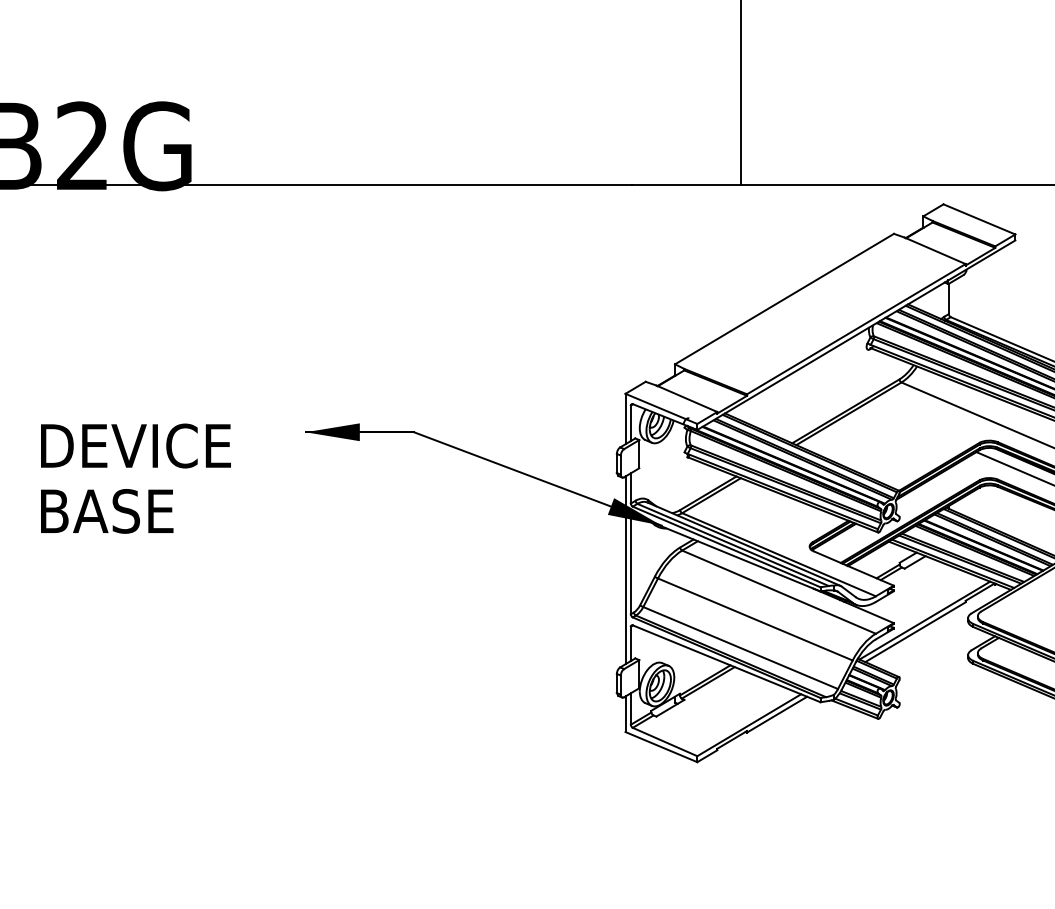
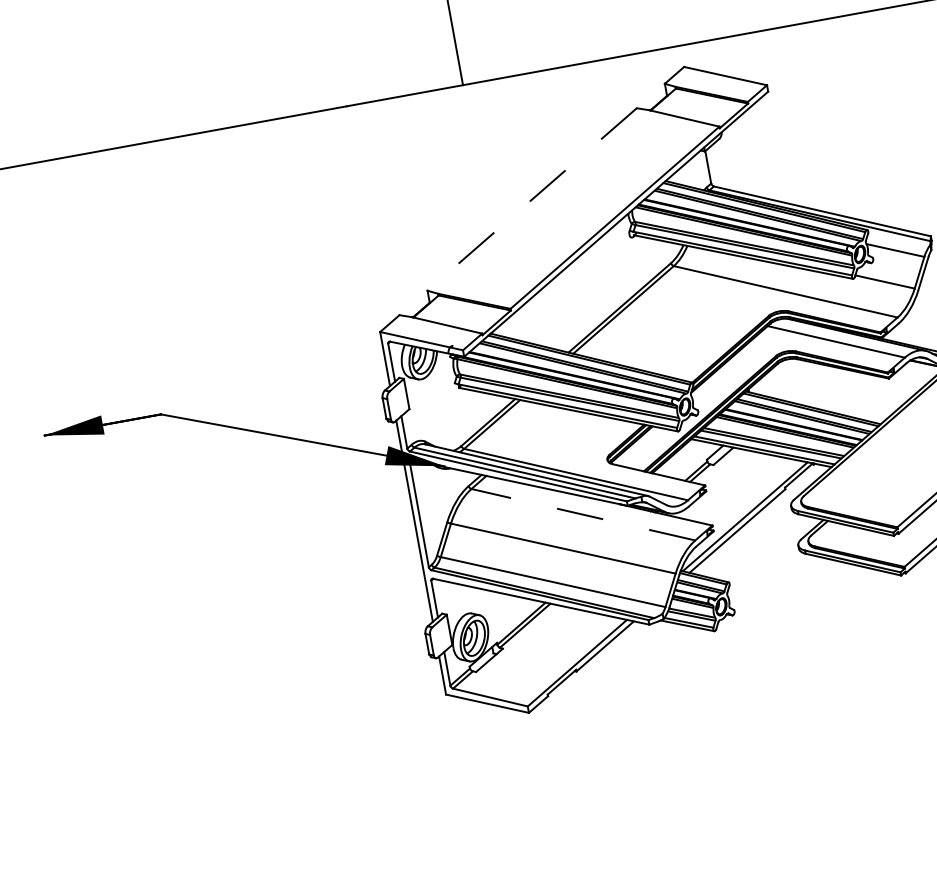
line: (784, 299) -> (532, 199), solid -> dashed
line: (778, 591) -> (582, 514), solid -> dashed

